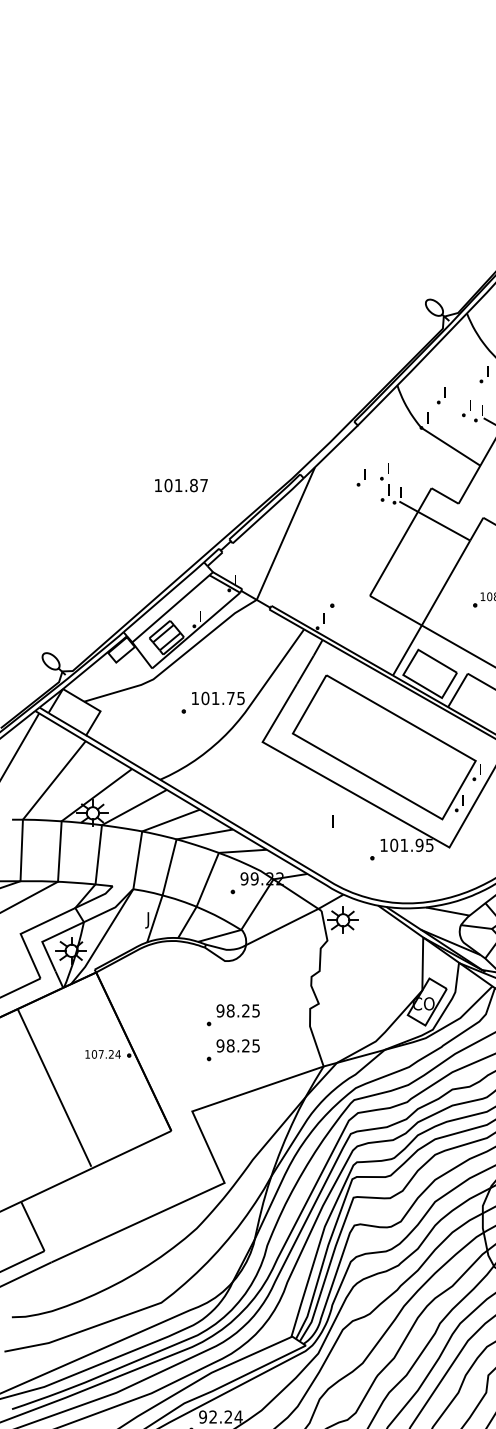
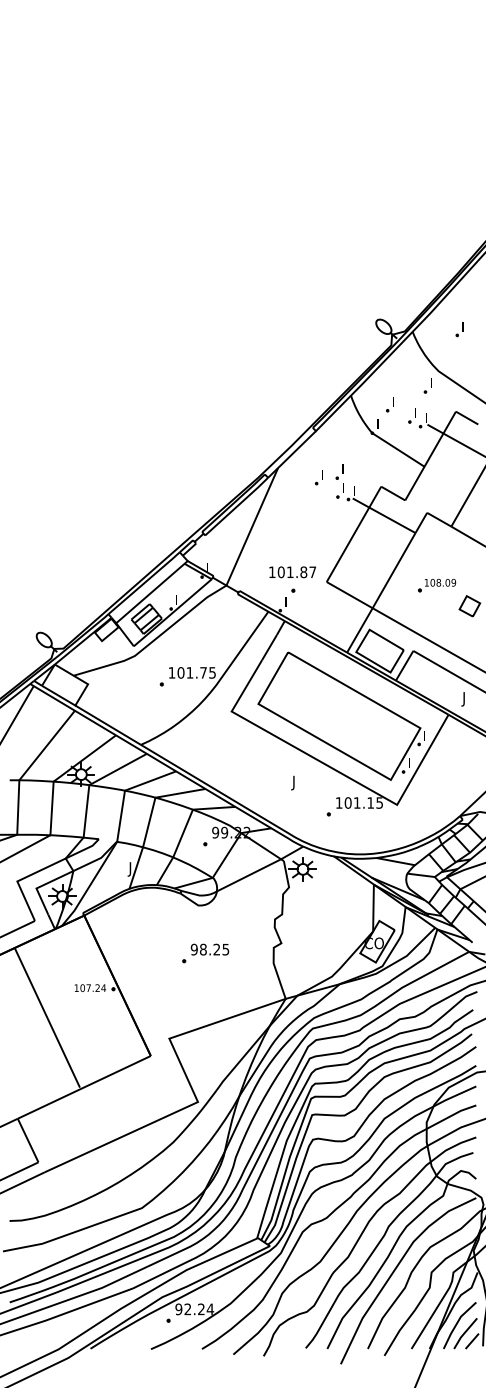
text: (181, 485) -> (292, 572), moved
text: (331, 822) -> (292, 782), I -> J
text: (419, 844) -> (370, 802), 101.95 -> 101.15
part: (233, 1050) -> (205, 984), removed

